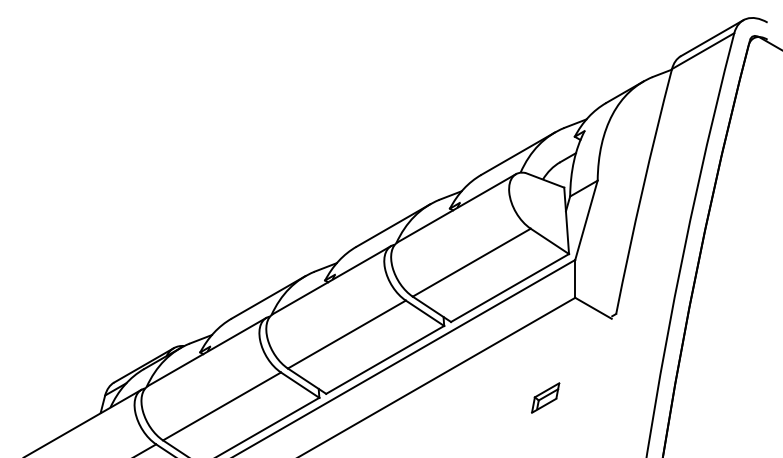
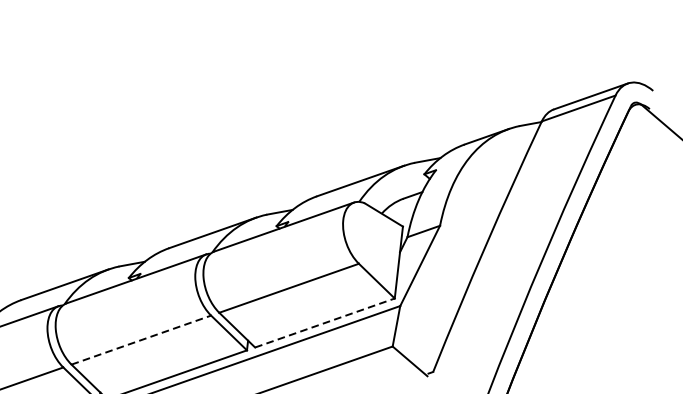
line: (510, 287) -> (325, 322), solid -> dashed
line: (347, 334) -> (141, 340), solid -> dashed

